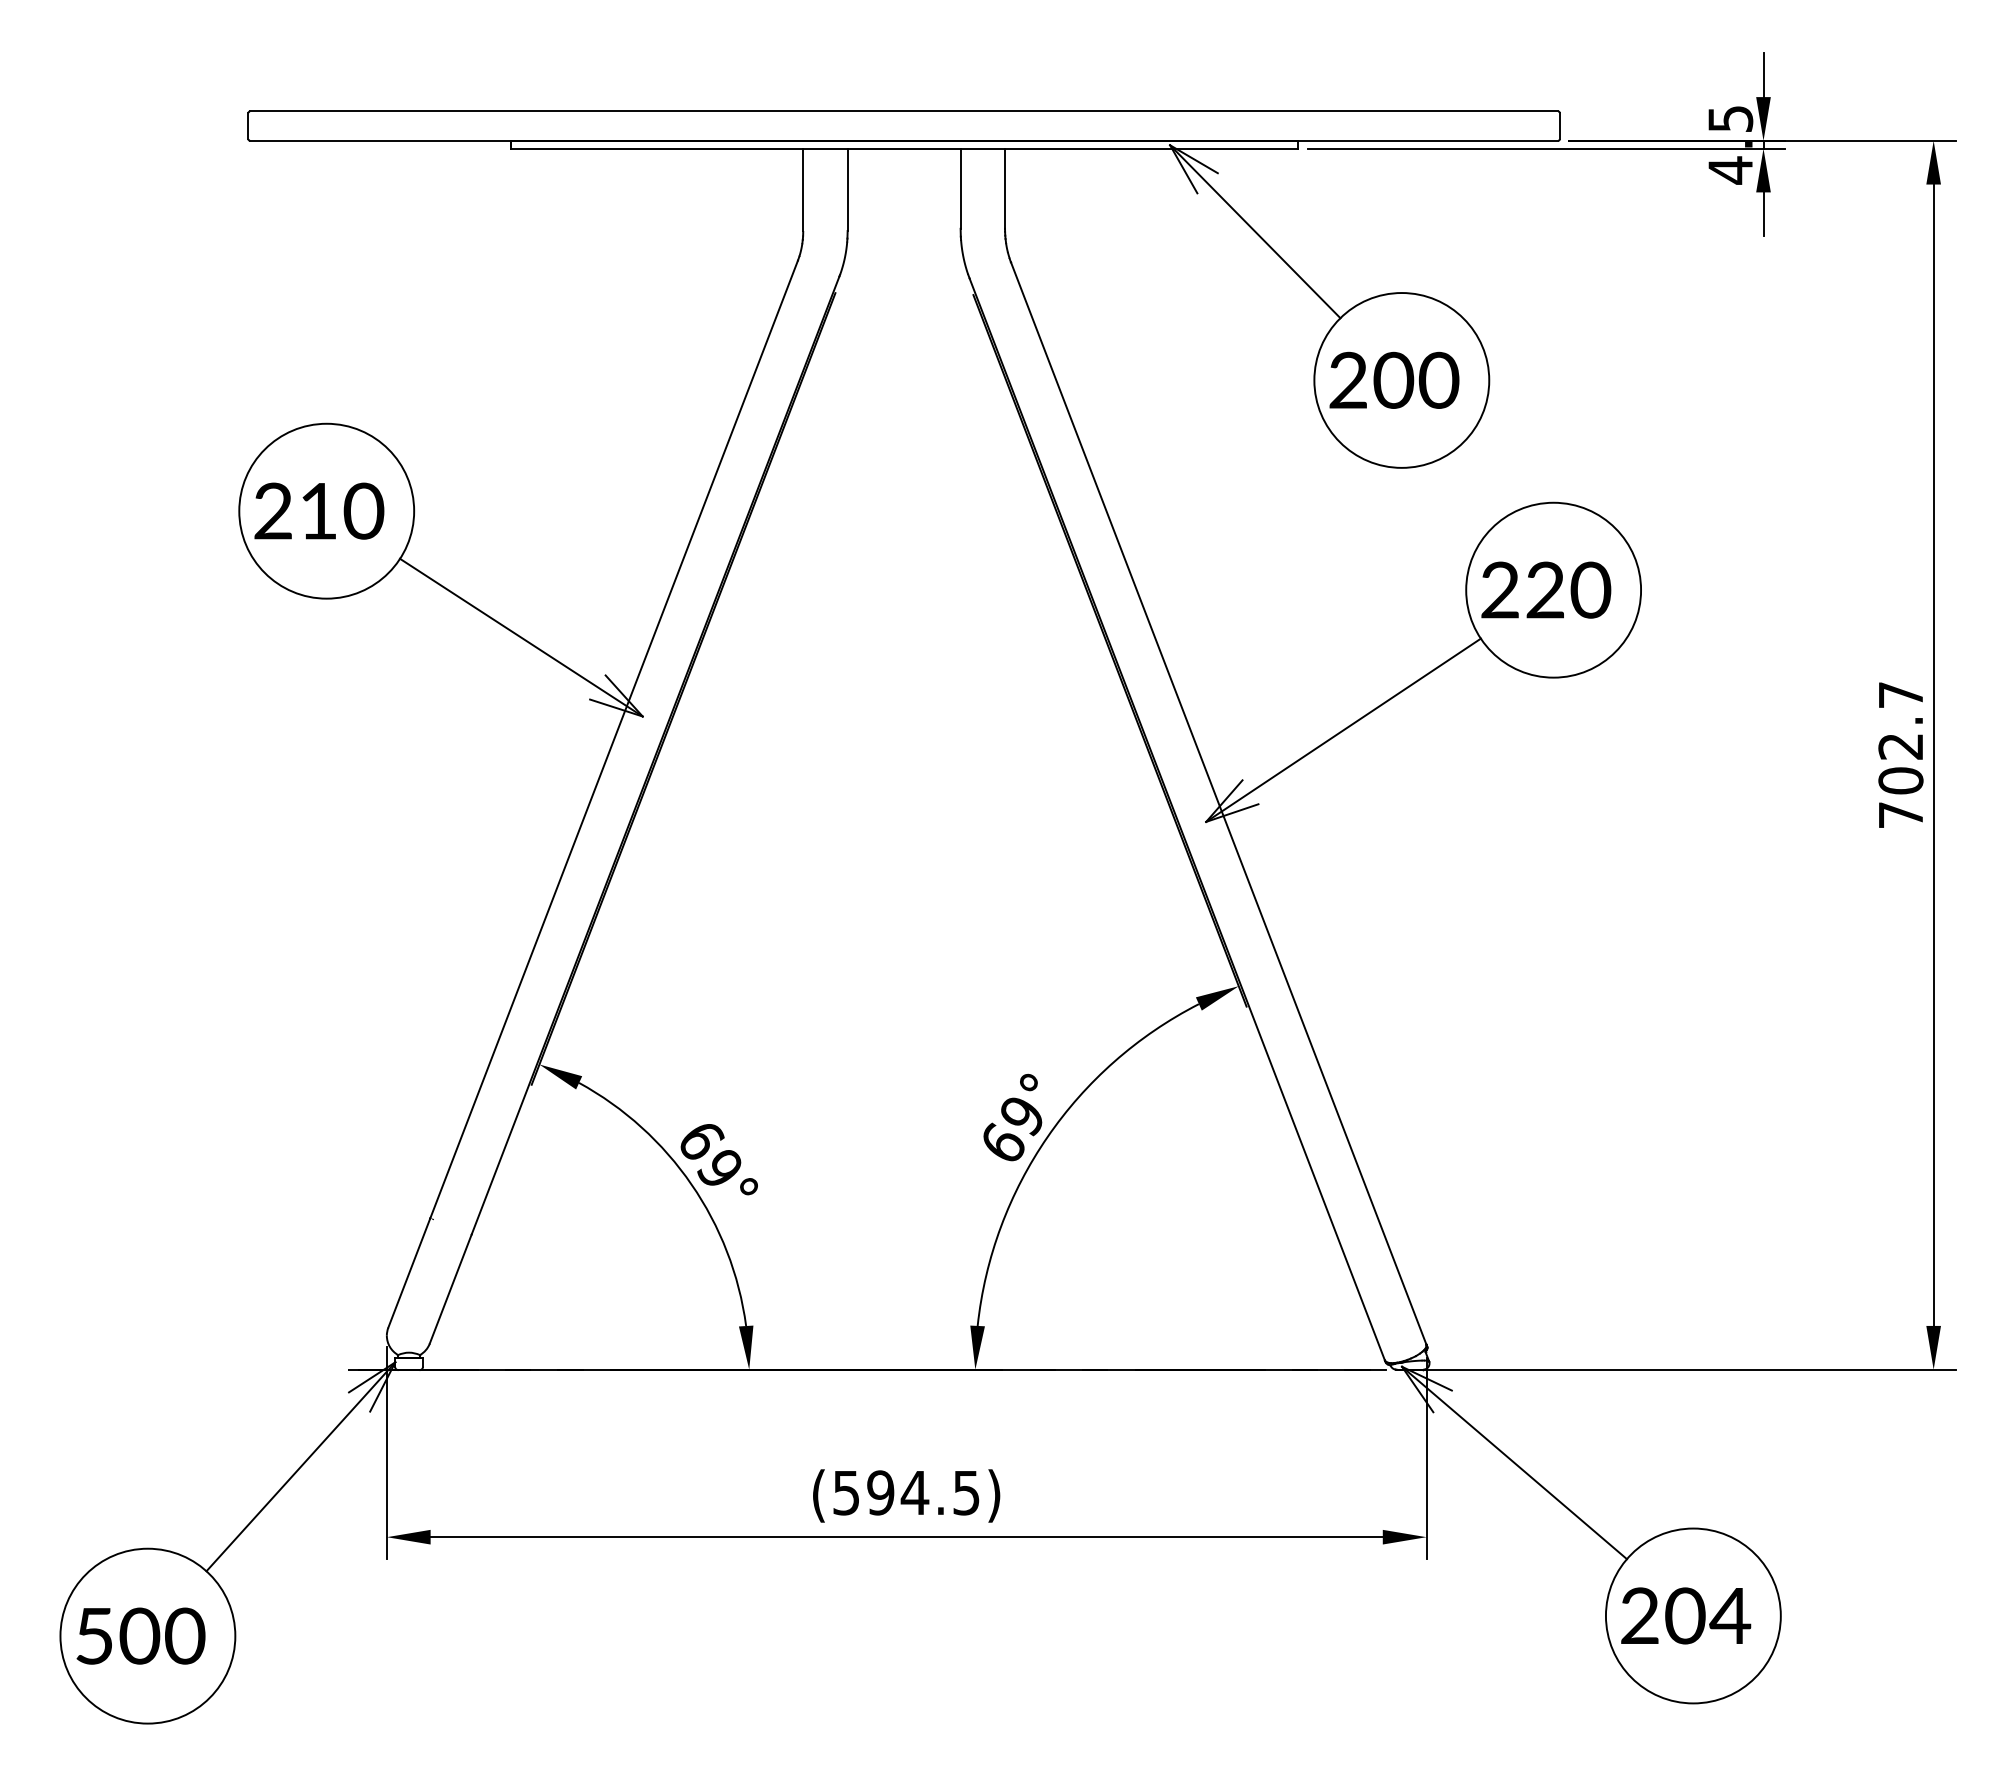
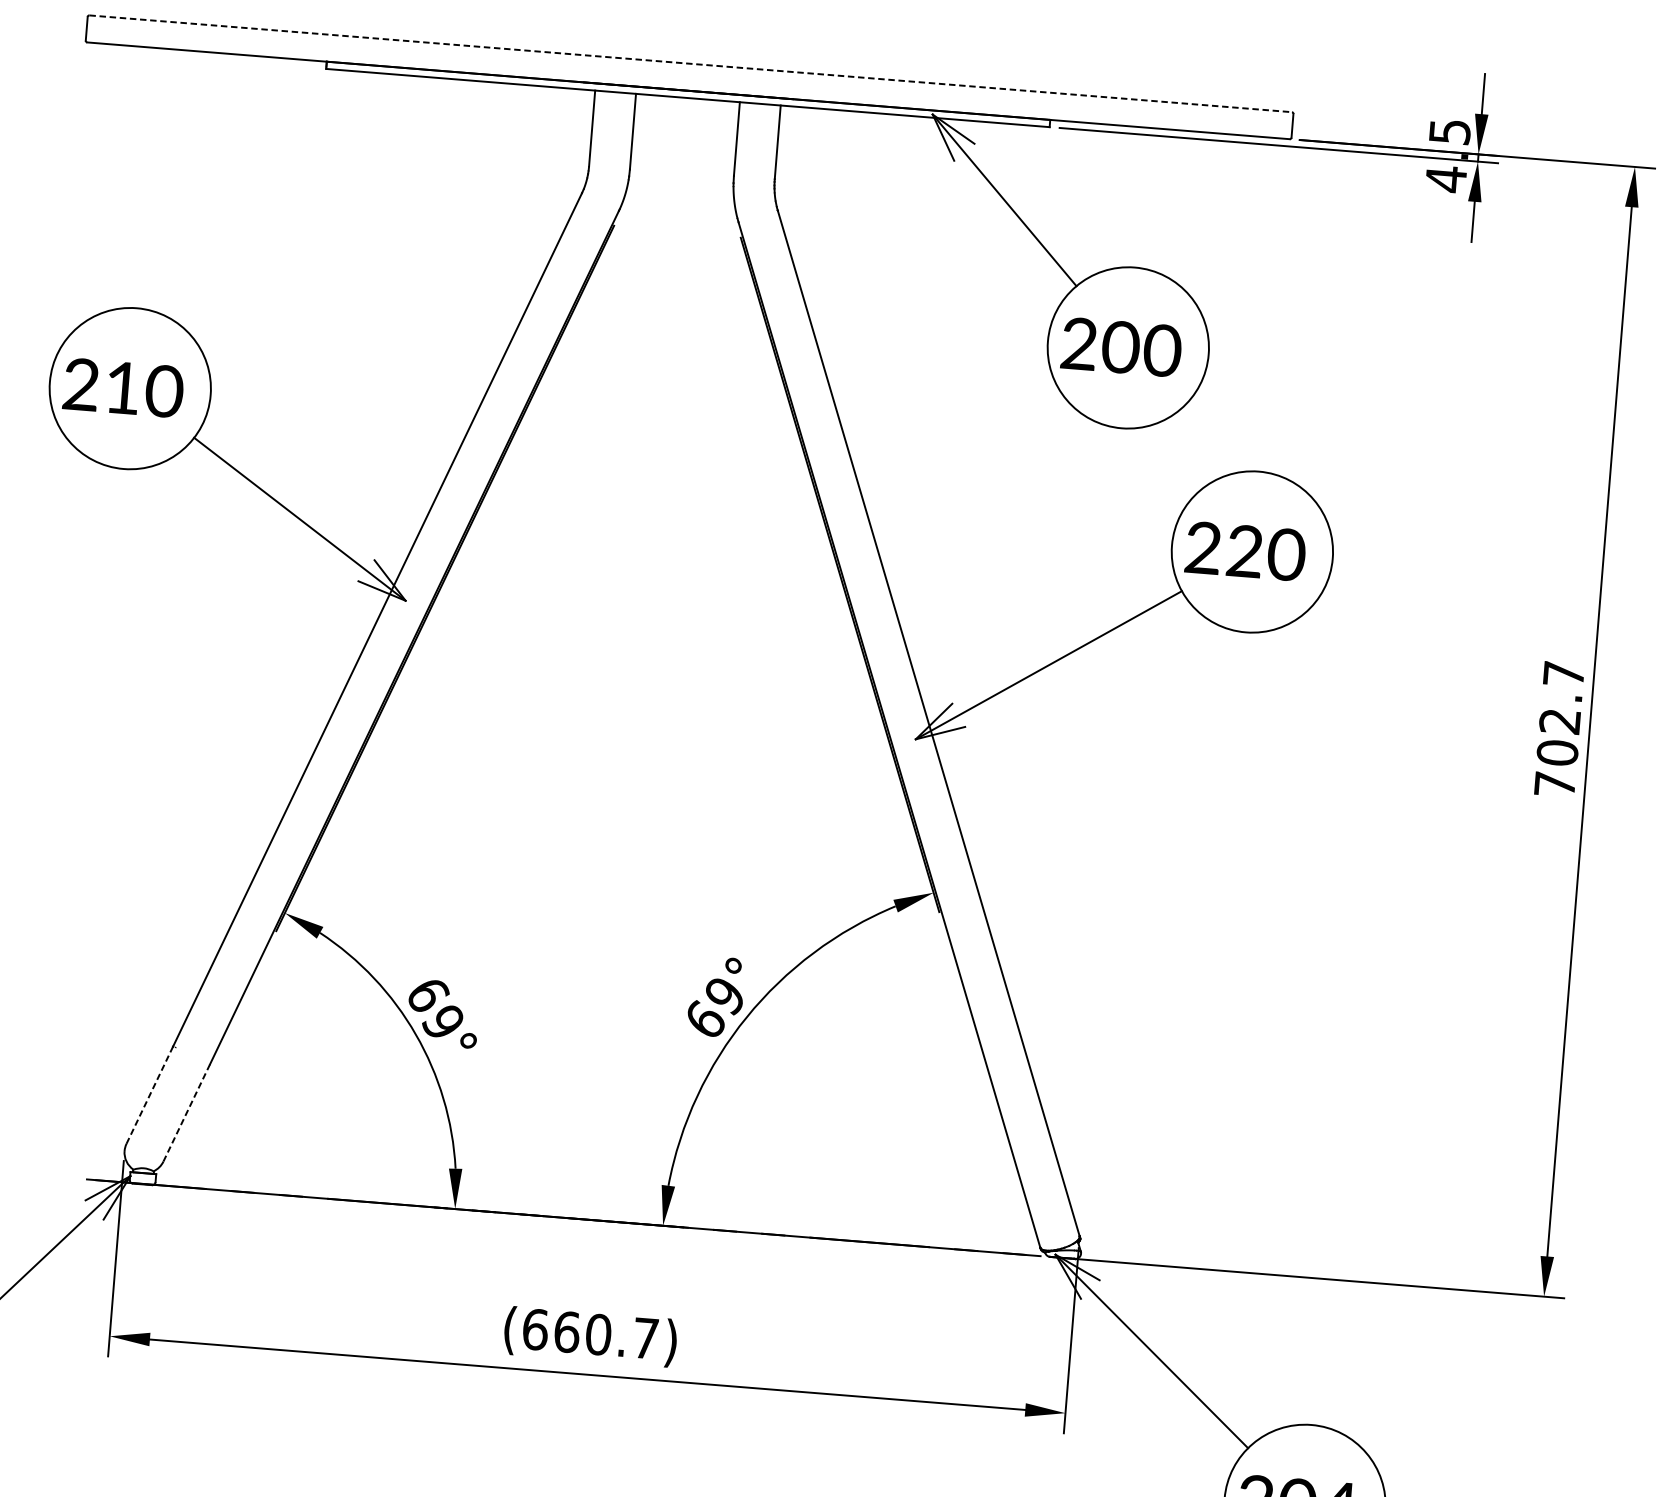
line: (904, 111) -> (691, 63), solid -> dashed
line: (409, 1272) -> (150, 1094), solid -> dashed
line: (450, 1289) -> (186, 1113), solid -> dashed
text: (906, 1492) -> (590, 1333), (594.5) -> (660.7)

